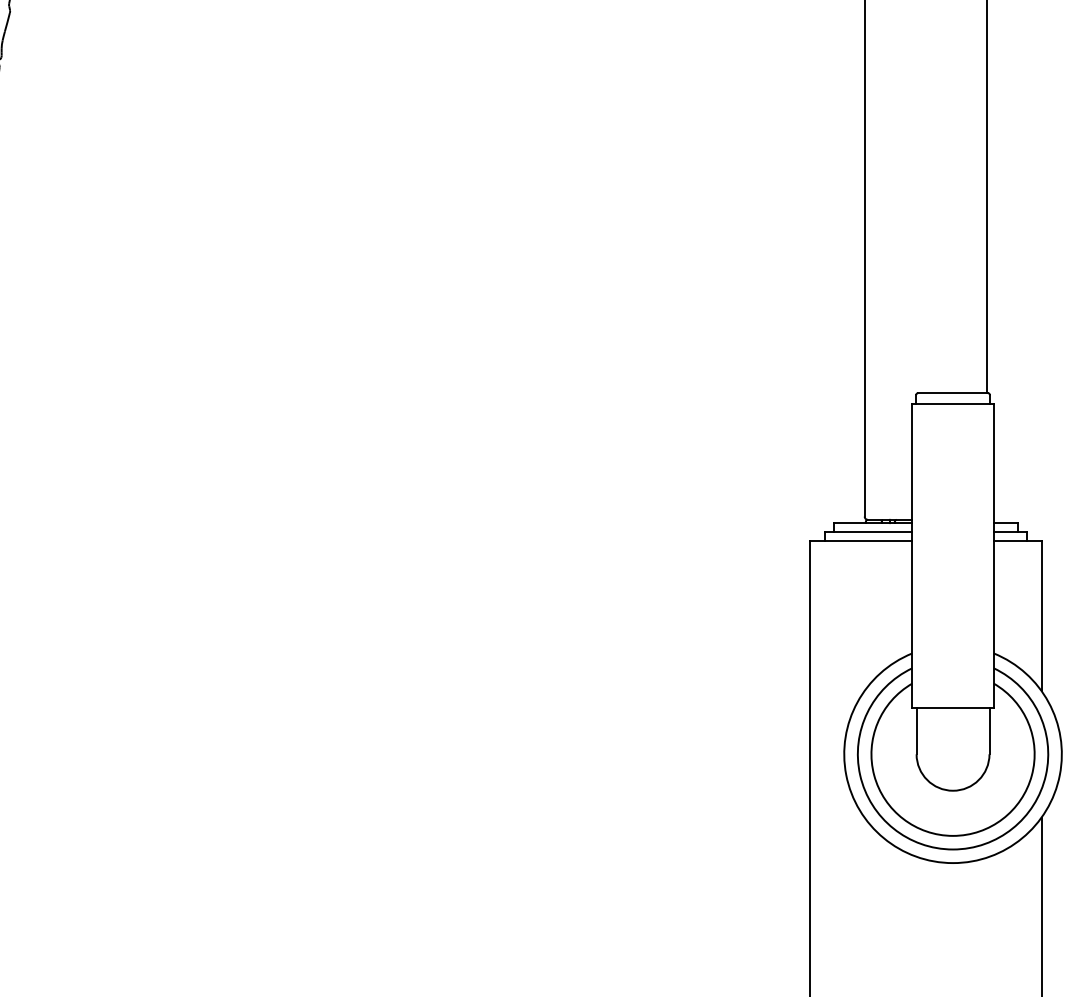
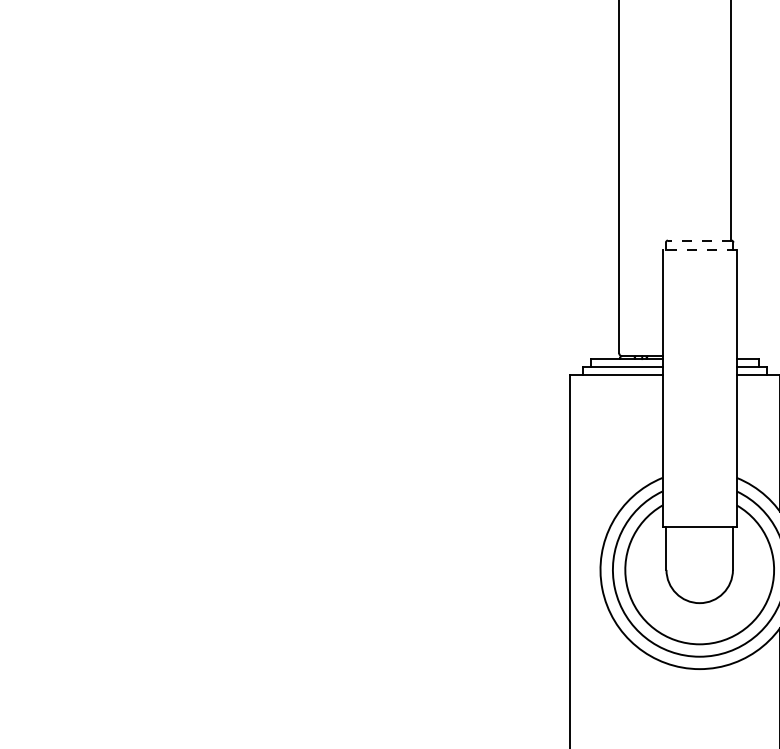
line: (953, 393) -> (700, 240), solid -> dashed
line: (953, 403) -> (700, 250), solid -> dashed

